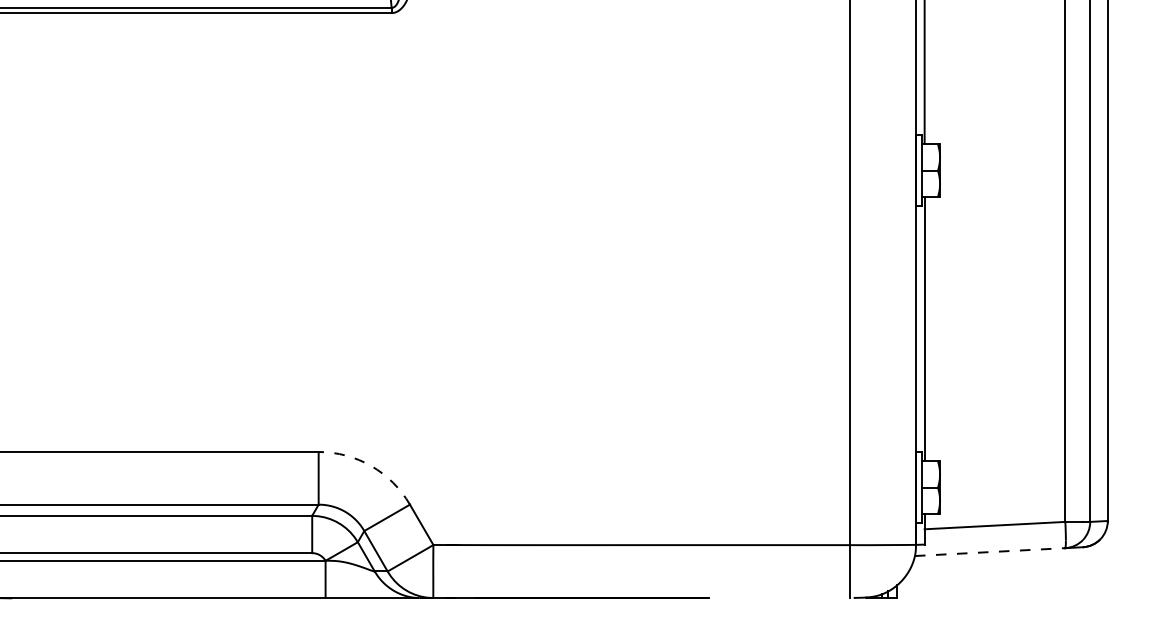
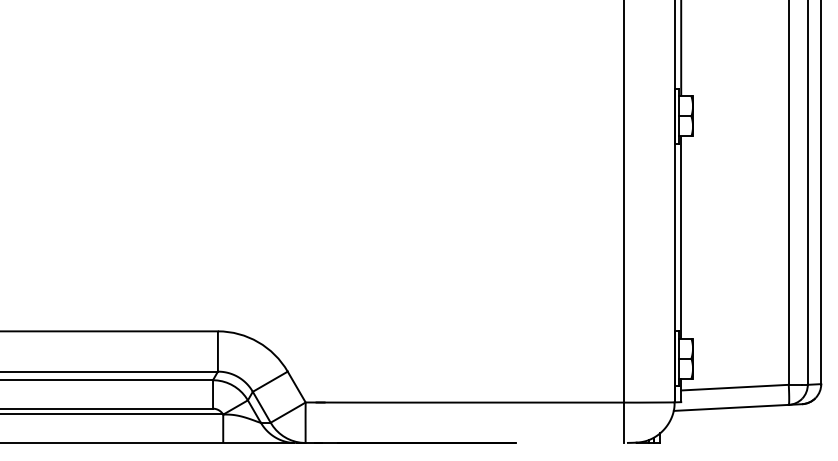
arc: (371, 466) -> (258, 342), dashed -> solid
line: (990, 552) -> (731, 408), dashed -> solid

